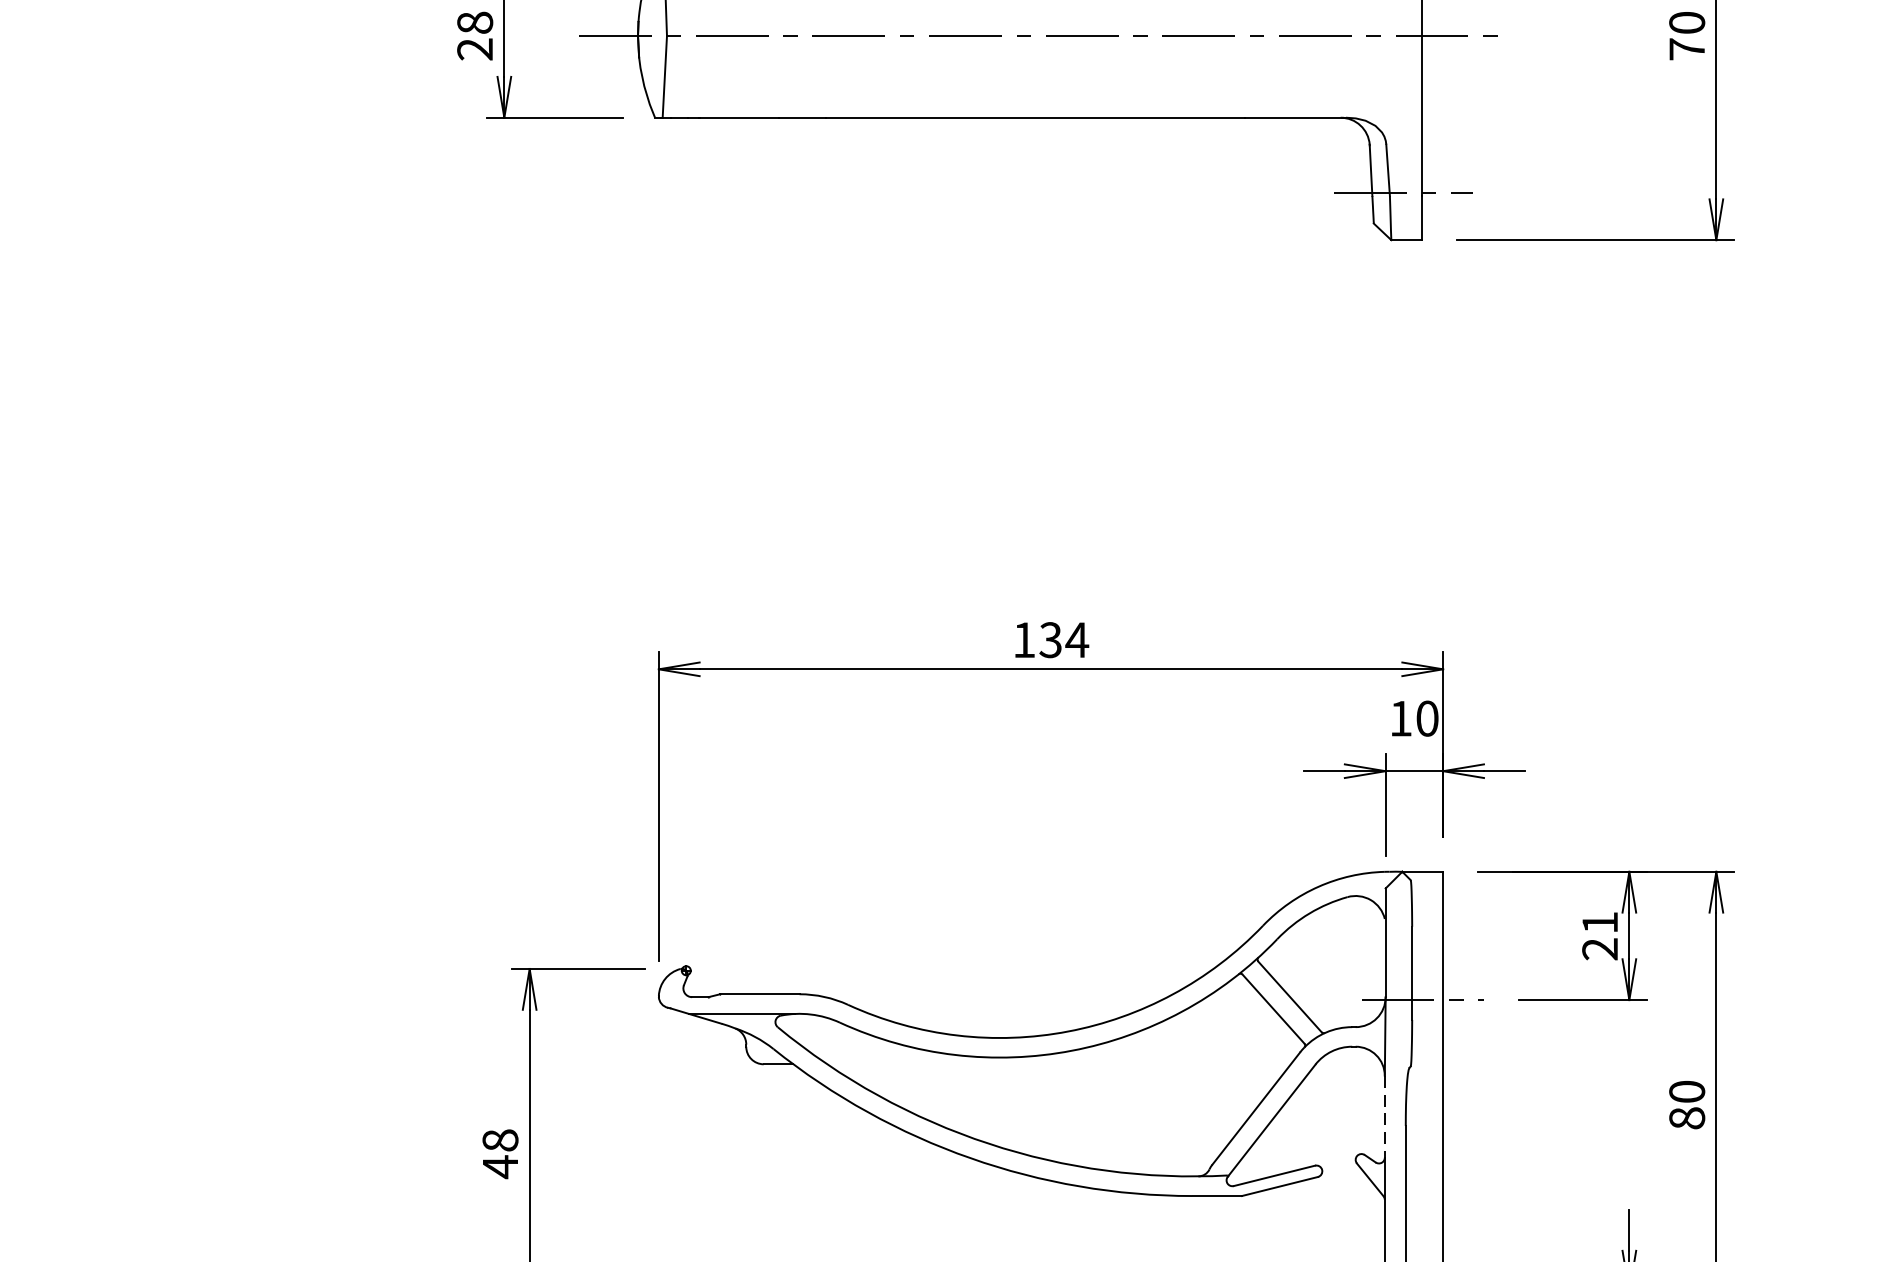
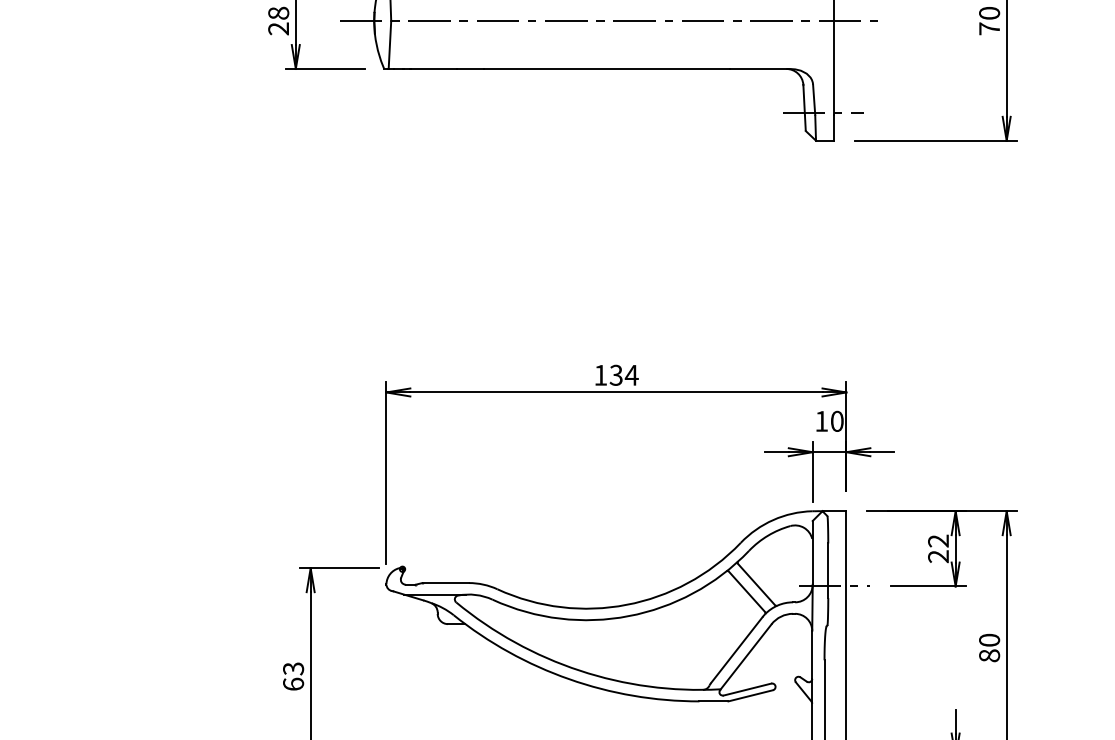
text: (1600, 921) -> (938, 540), 21 -> 22
line: (1385, 1116) -> (812, 654), dashed -> solid
text: (500, 1153) -> (293, 676), 48 -> 63

